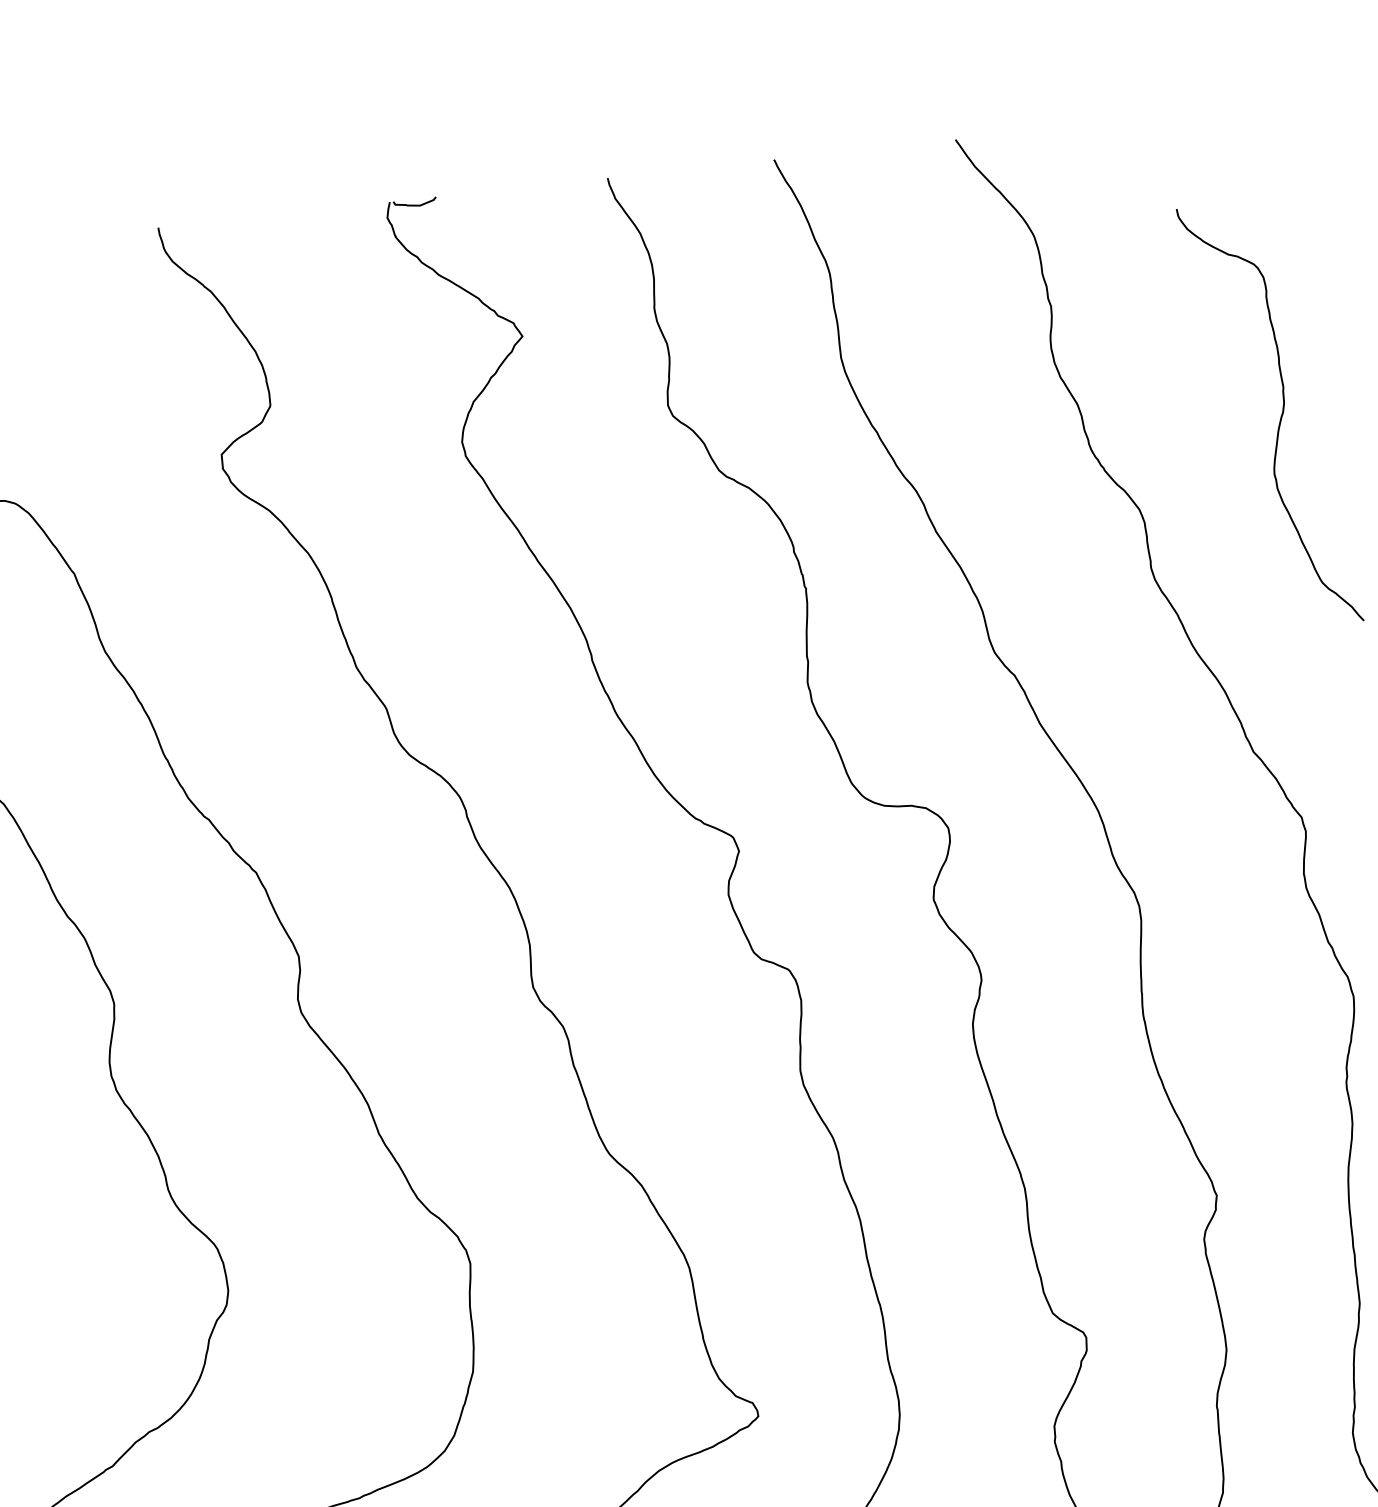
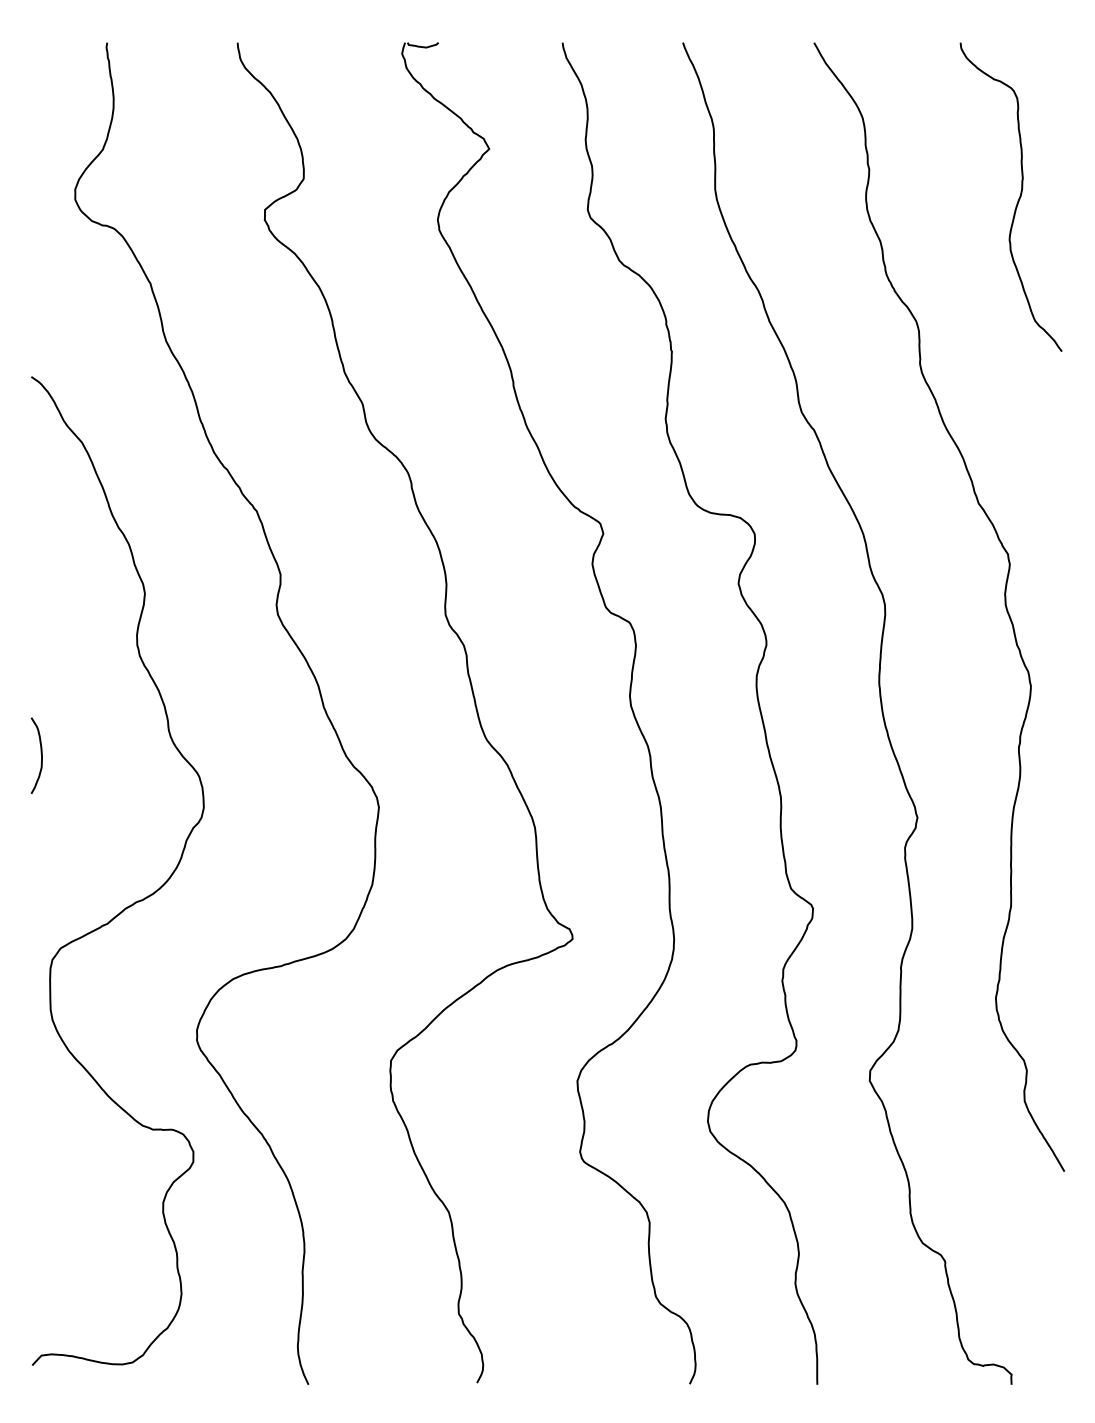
curve: (1279, 418) -> (1017, 200), moved

